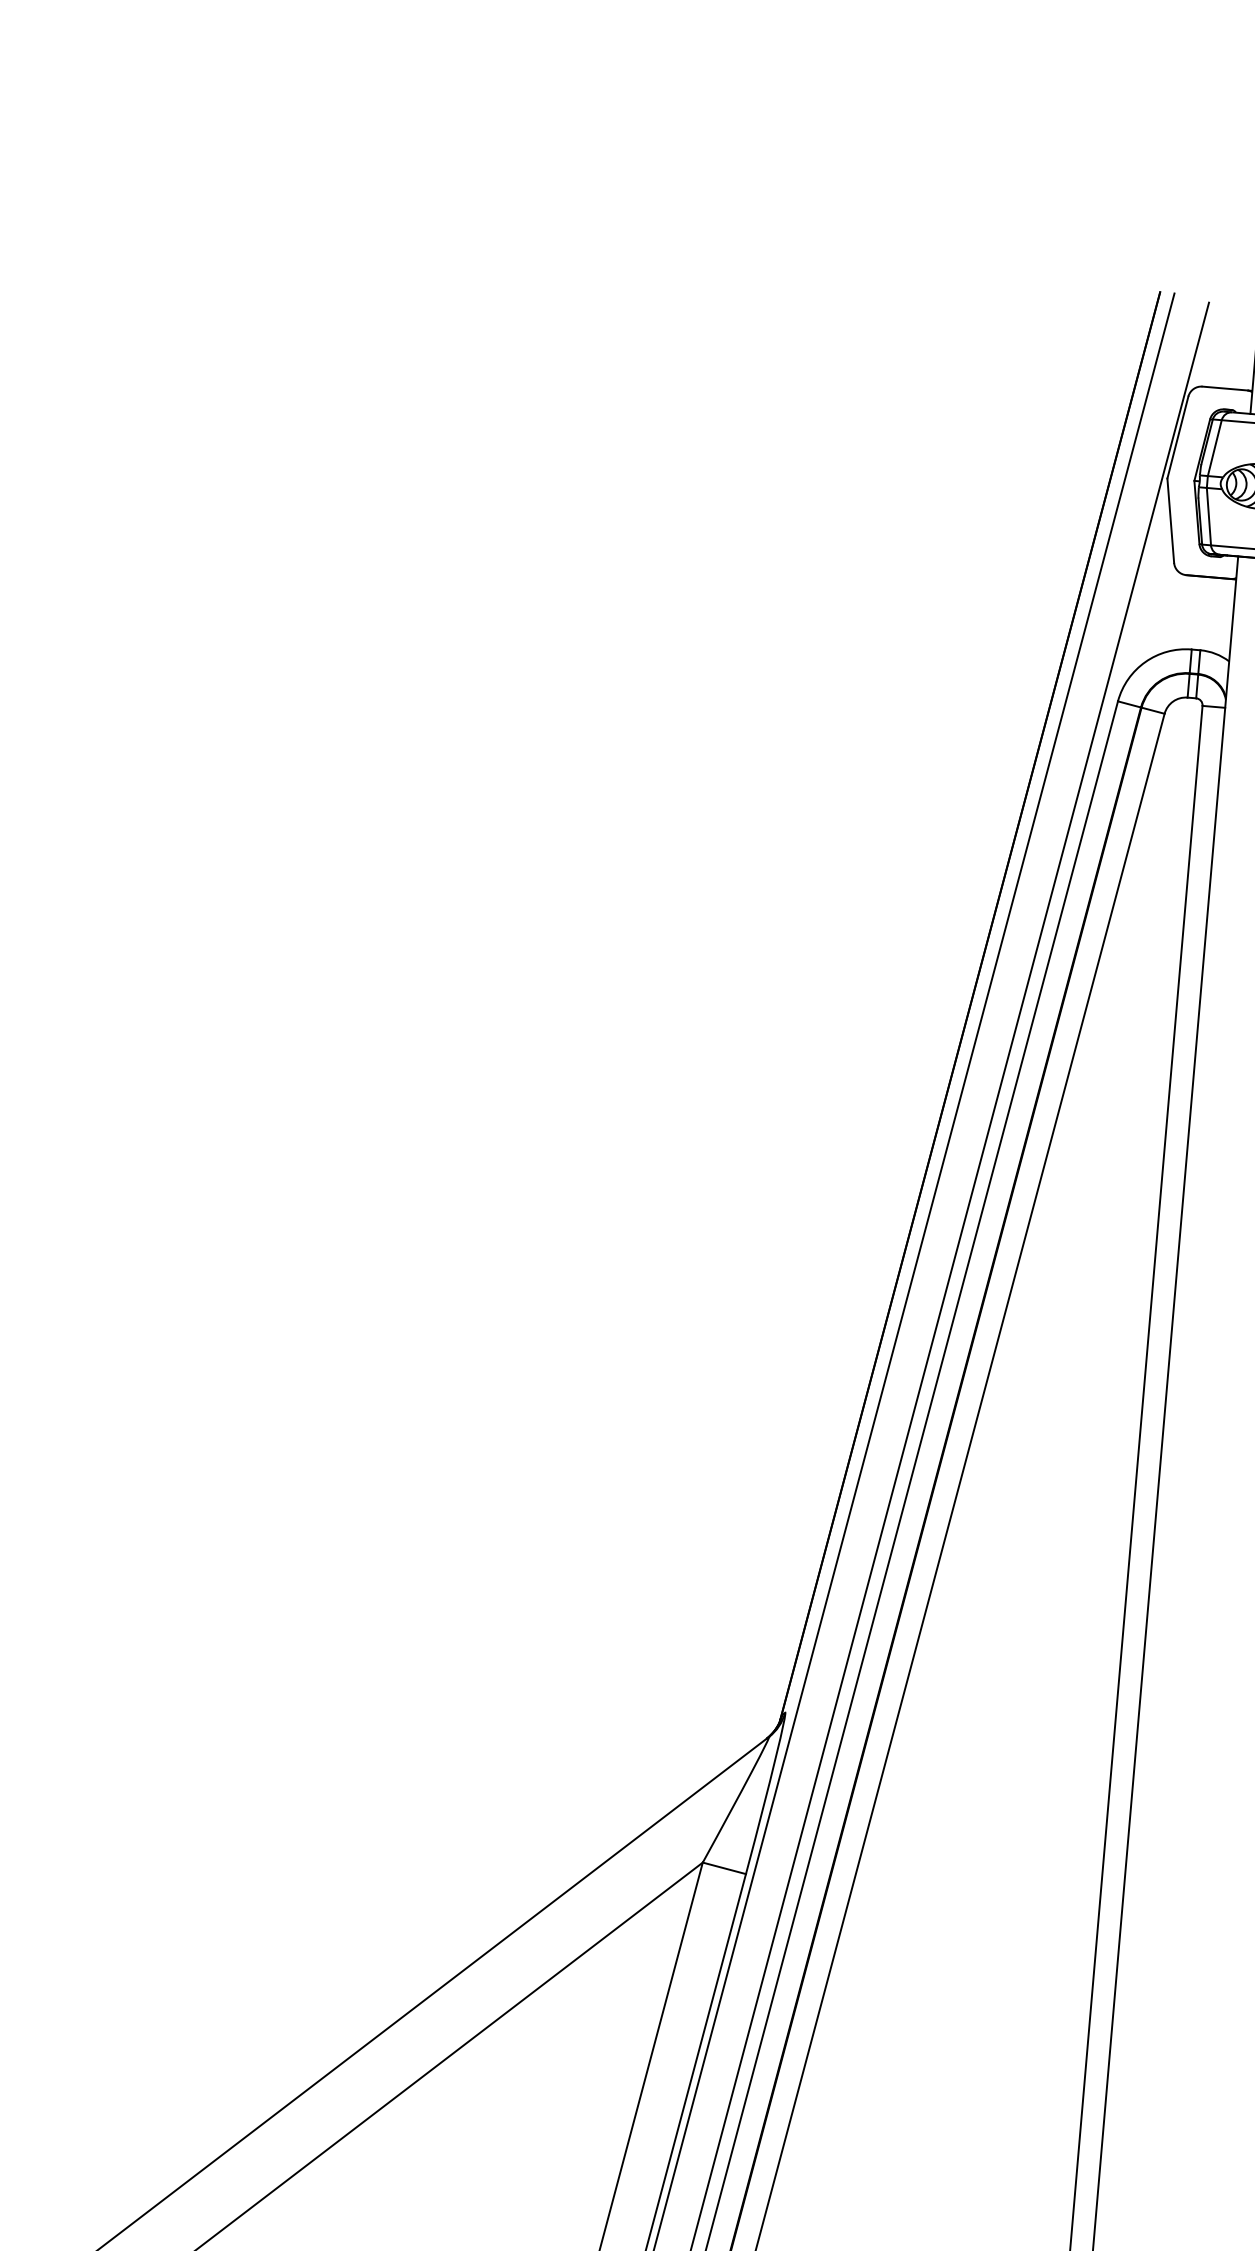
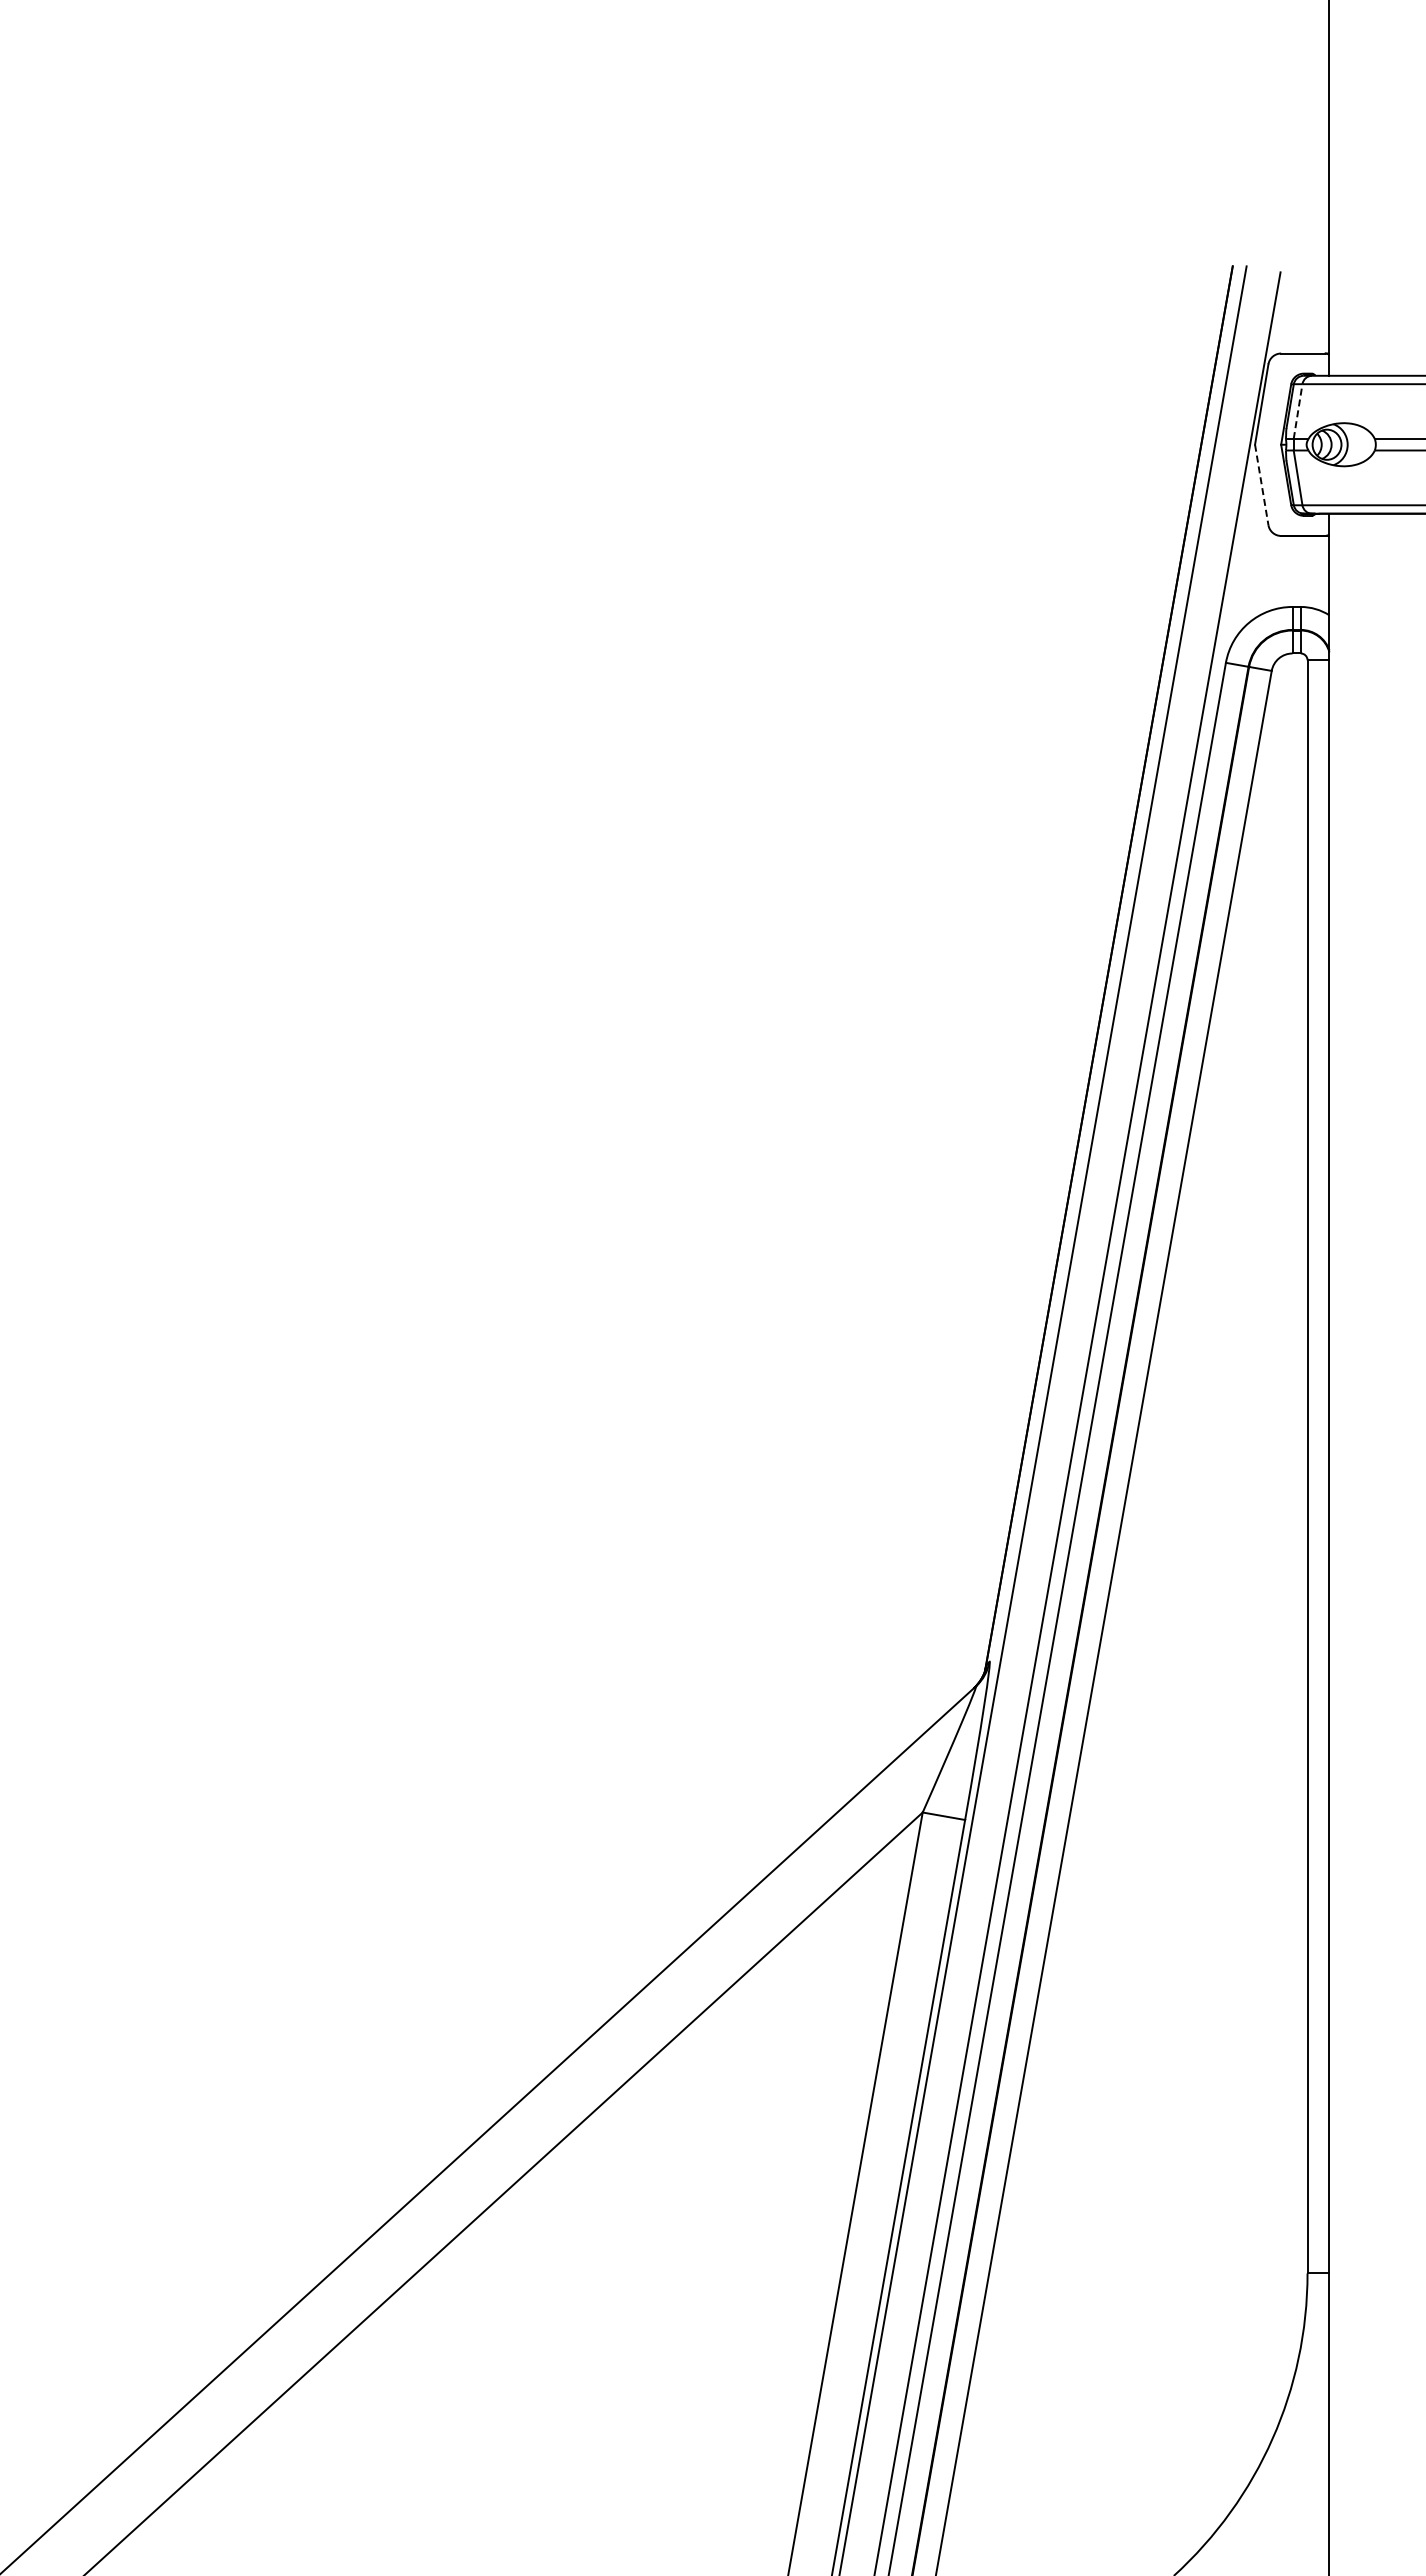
line: (1215, 448) -> (1298, 411), solid -> dashed
line: (1170, 520) -> (1261, 484), solid -> dashed

